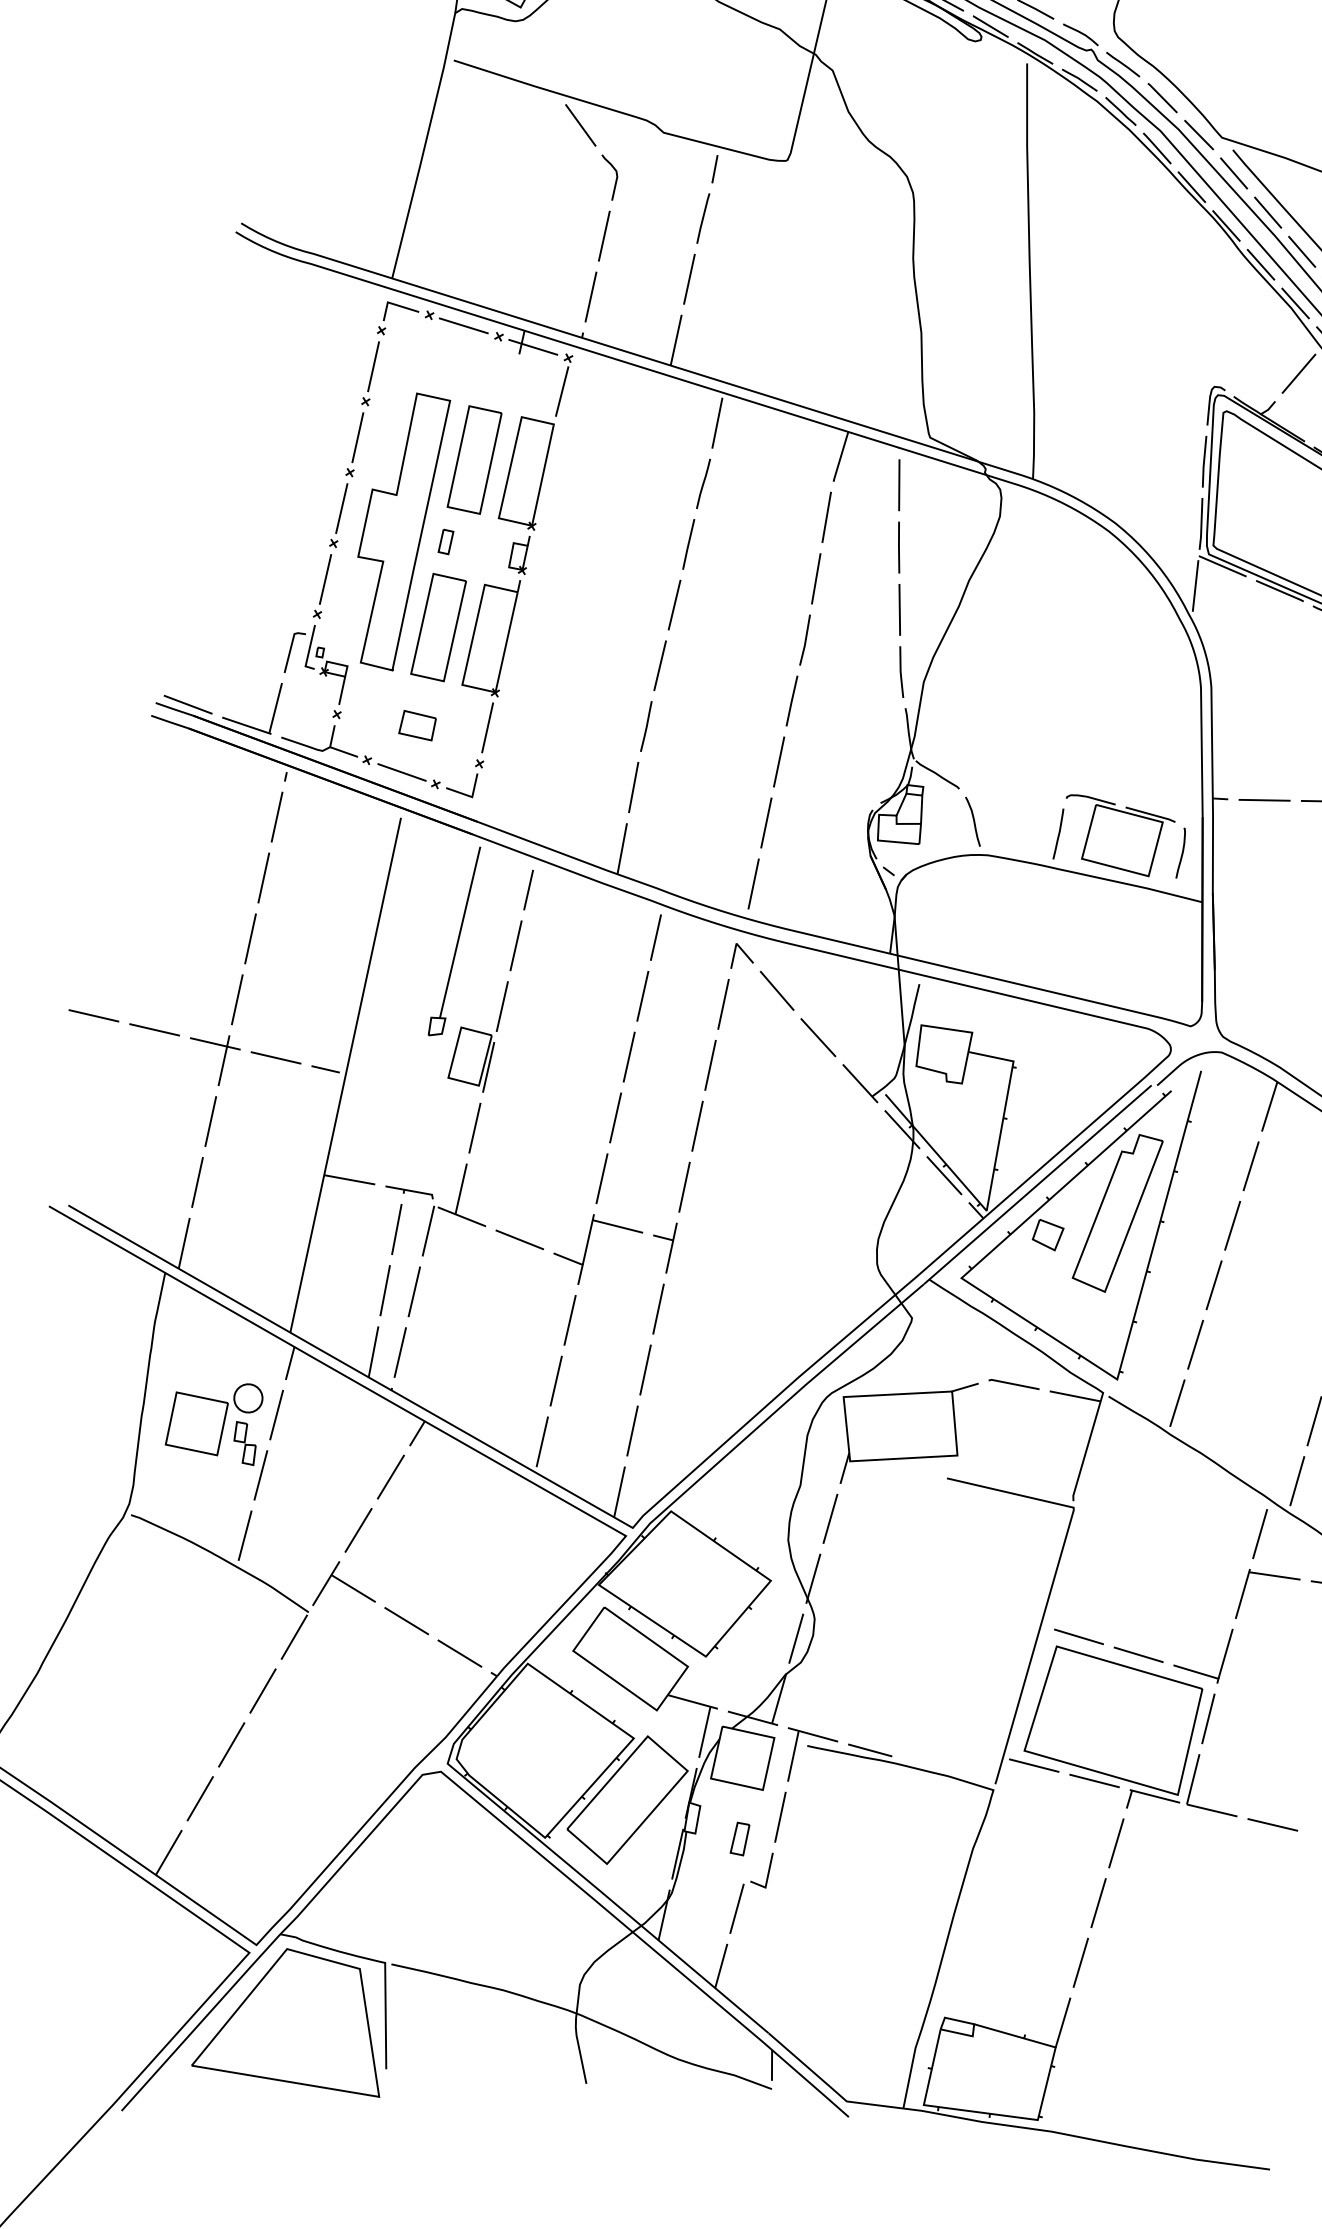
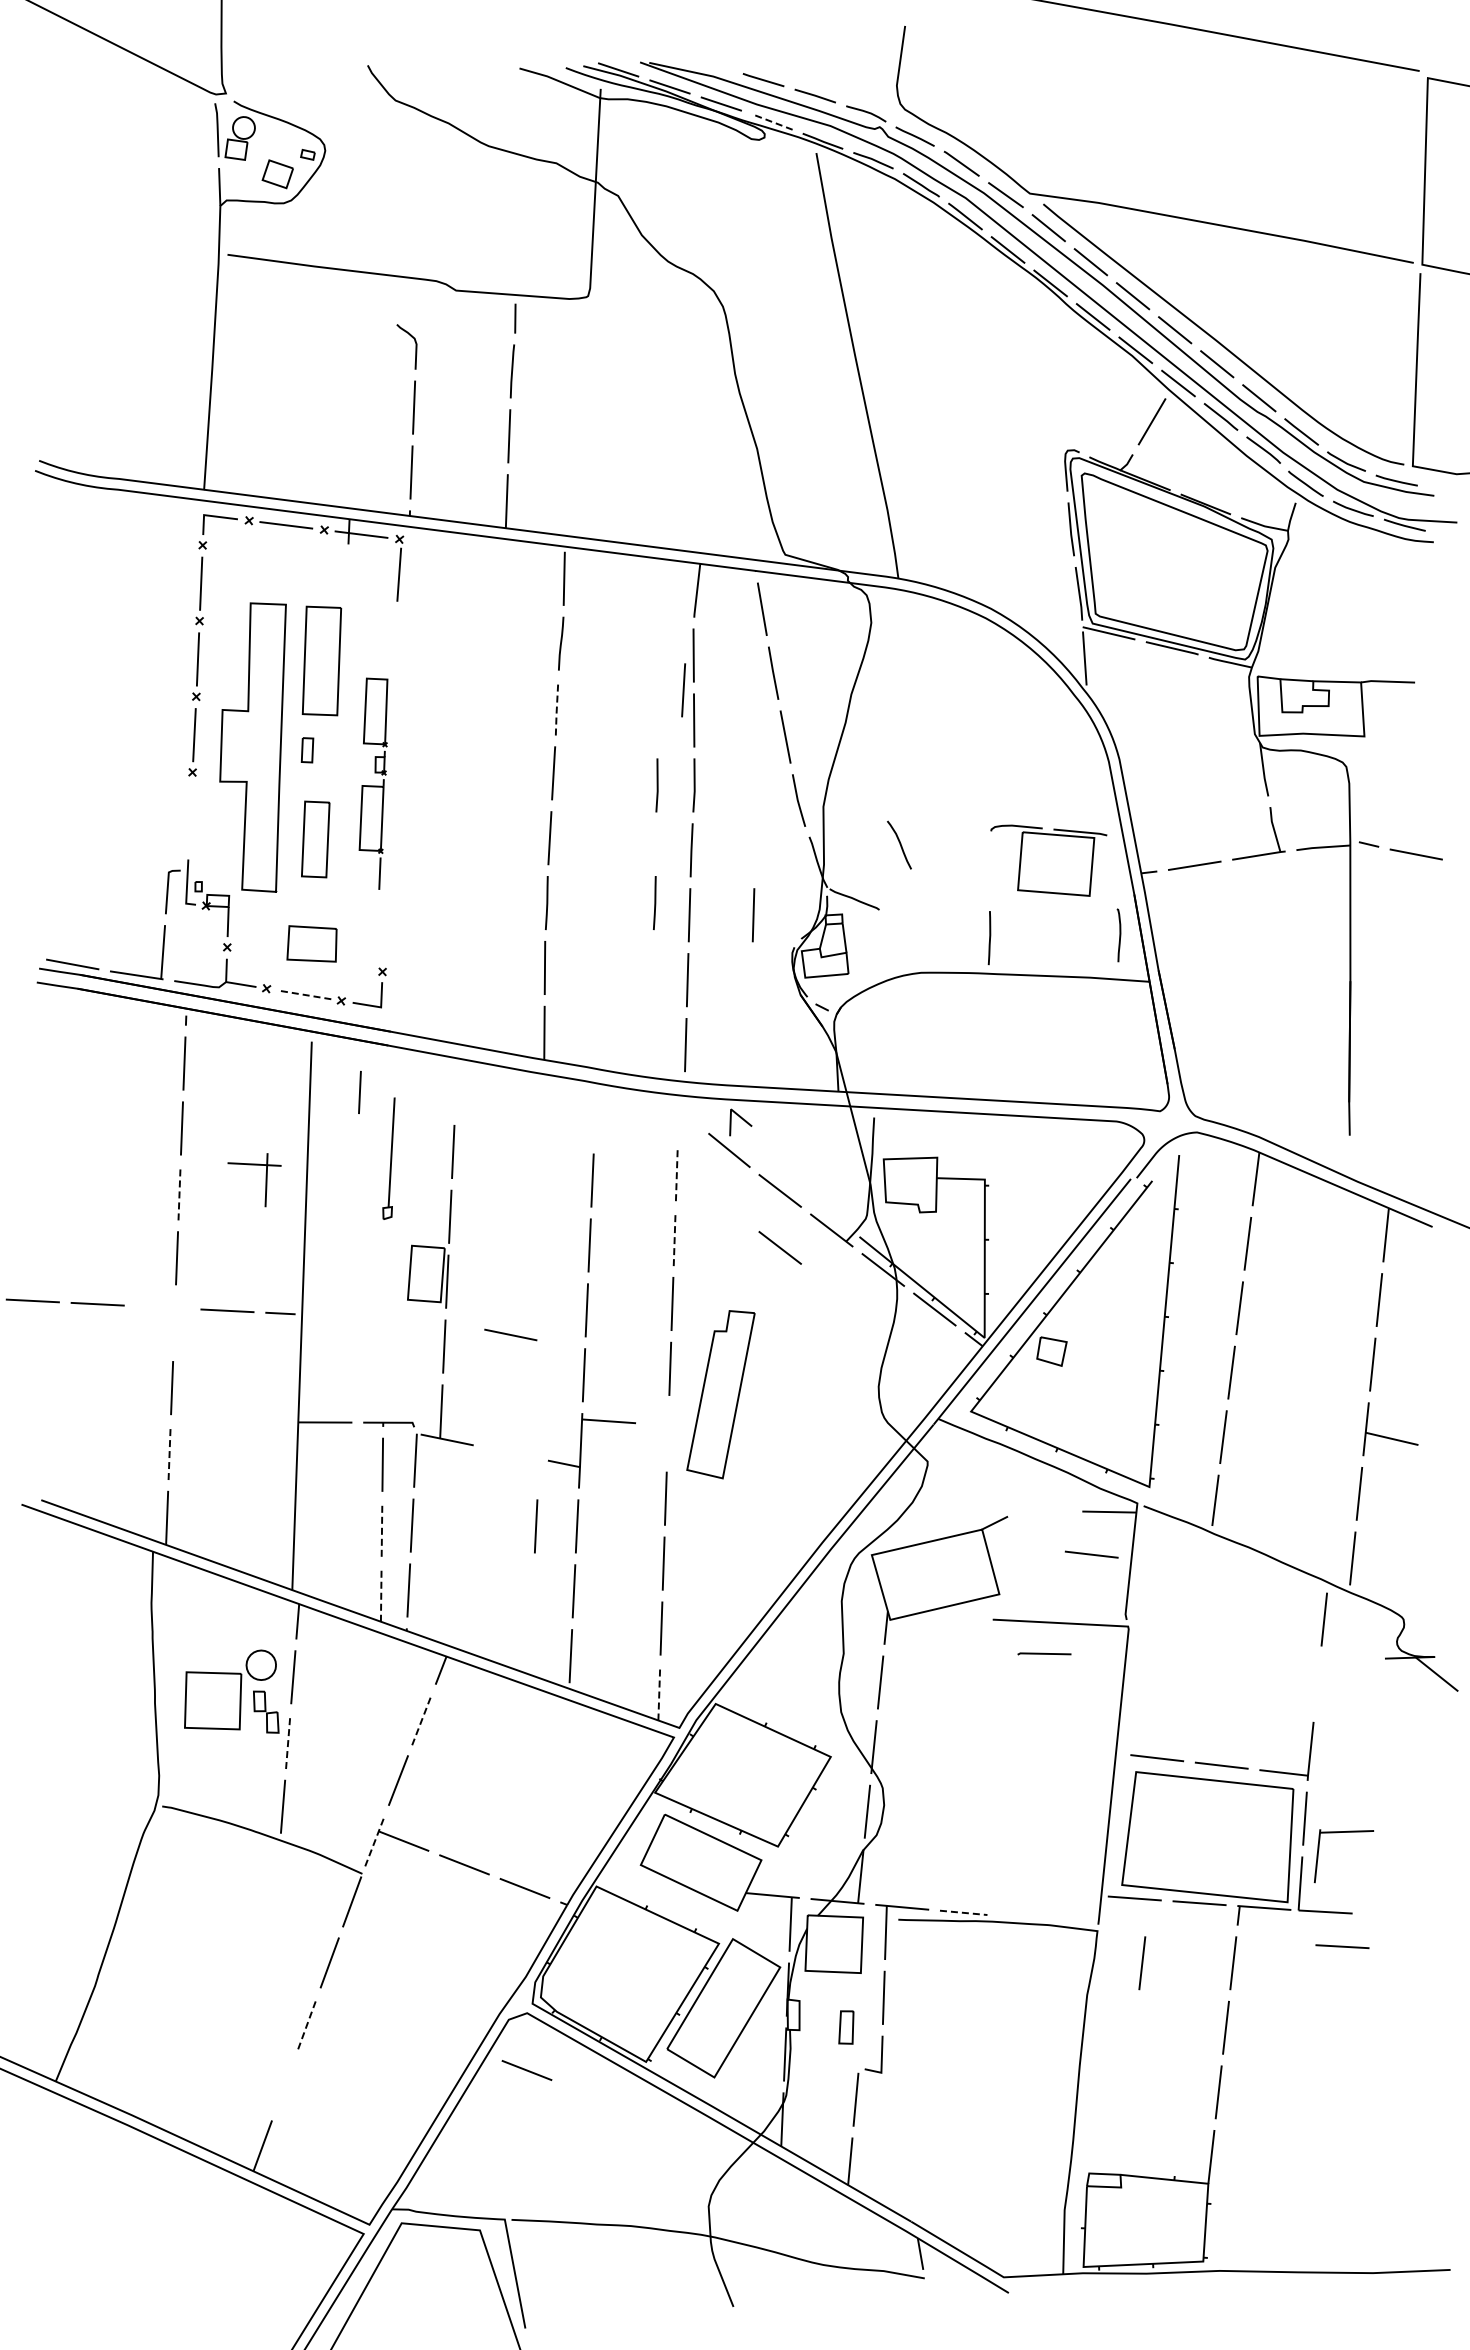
line: (990, 26) -> (771, 121), solid -> dashed
line: (580, 125) -> (369, 298), removed
line: (688, 545) -> (556, 709), solid -> dashed
line: (811, 548) -> (683, 690), added
part: (502, 584) -> (373, 783), size x0.6
part: (322, 585) -> (188, 817), removed
part: (438, 627) -> (315, 839), size x0.7
line: (769, 633) -> (656, 785), added
part: (417, 725) -> (311, 943), size x1.4
line: (748, 744) -> (654, 902), added
line: (402, 772) -> (304, 994), solid -> dashed
line: (839, 773) -> (753, 915), added
curve: (973, 821) -> (899, 844), moved
part: (1115, 835) -> (1048, 860), moved
line: (528, 890) -> (359, 1092), moved
line: (656, 937) -> (595, 1117), removed
line: (250, 938) -> (179, 1192), solid -> dashed
part: (453, 941) -> (388, 1158), size x0.6
line: (744, 954) -> (741, 1119), moved
line: (723, 1003) -> (676, 1173), solid -> dashed
part: (222, 1060) -> (265, 1180), moved
line: (710, 1064) -> (674, 1238), solid -> dashed
line: (808, 1090) -> (779, 1247), added
line: (197, 1181) -> (169, 1452), solid -> dashed
part: (1116, 1212) -> (720, 1394), moved
part: (662, 1238) -> (657, 1425), removed
line: (519, 1239) -> (510, 1334), moved
line: (385, 1290) -> (382, 1529), solid -> dashed
line: (531, 1313) -> (536, 1526), added
line: (373, 1352) -> (381, 1595), solid -> dashed
line: (1014, 1383) -> (1044, 1653), moved
line: (1051, 1433) -> (1091, 1554), added
line: (261, 1474) -> (288, 1741), solid -> dashed
line: (391, 1476) -> (422, 1719), solid -> dashed
line: (619, 1492) -> (659, 1693), solid -> dashed
part: (1265, 1575) -> (1337, 1833), moved
line: (326, 1583) -> (375, 1840), solid -> dashed
line: (231, 1744) -> (307, 2023), solid -> dashed
line: (870, 1750) -> (963, 1912), solid -> dashed
line: (199, 1798) -> (284, 2084), removed
line: (1272, 1824) -> (1342, 1946), moved
line: (430, 1825) -> (526, 2070), added
line: (1030, 1828) -> (1142, 1963), added

